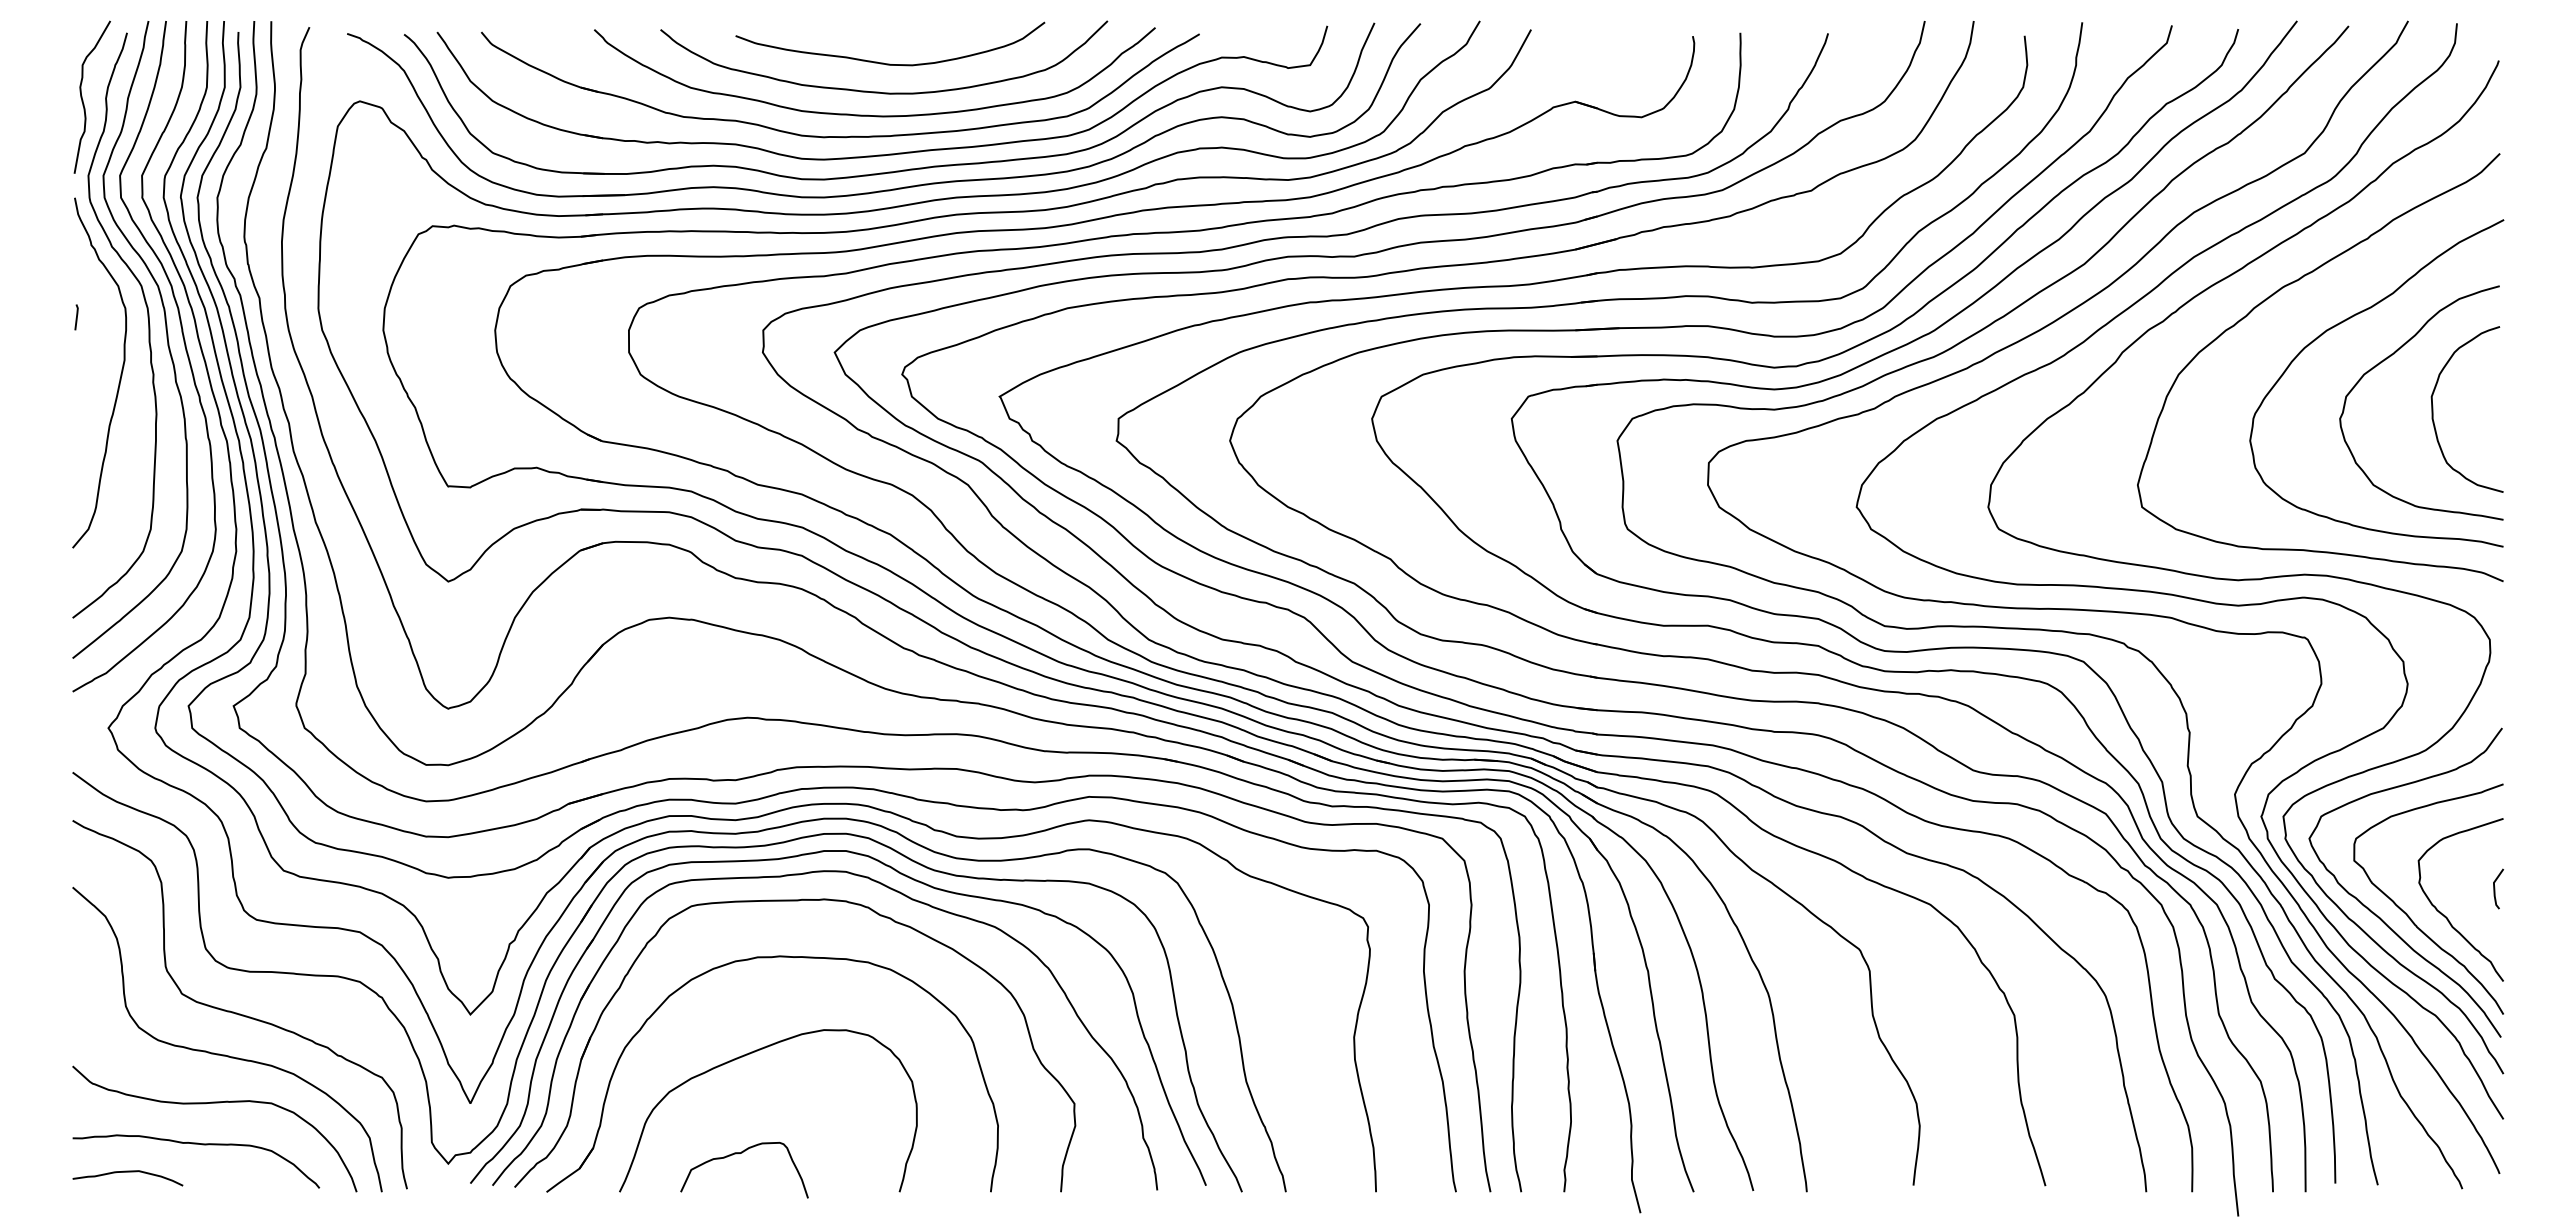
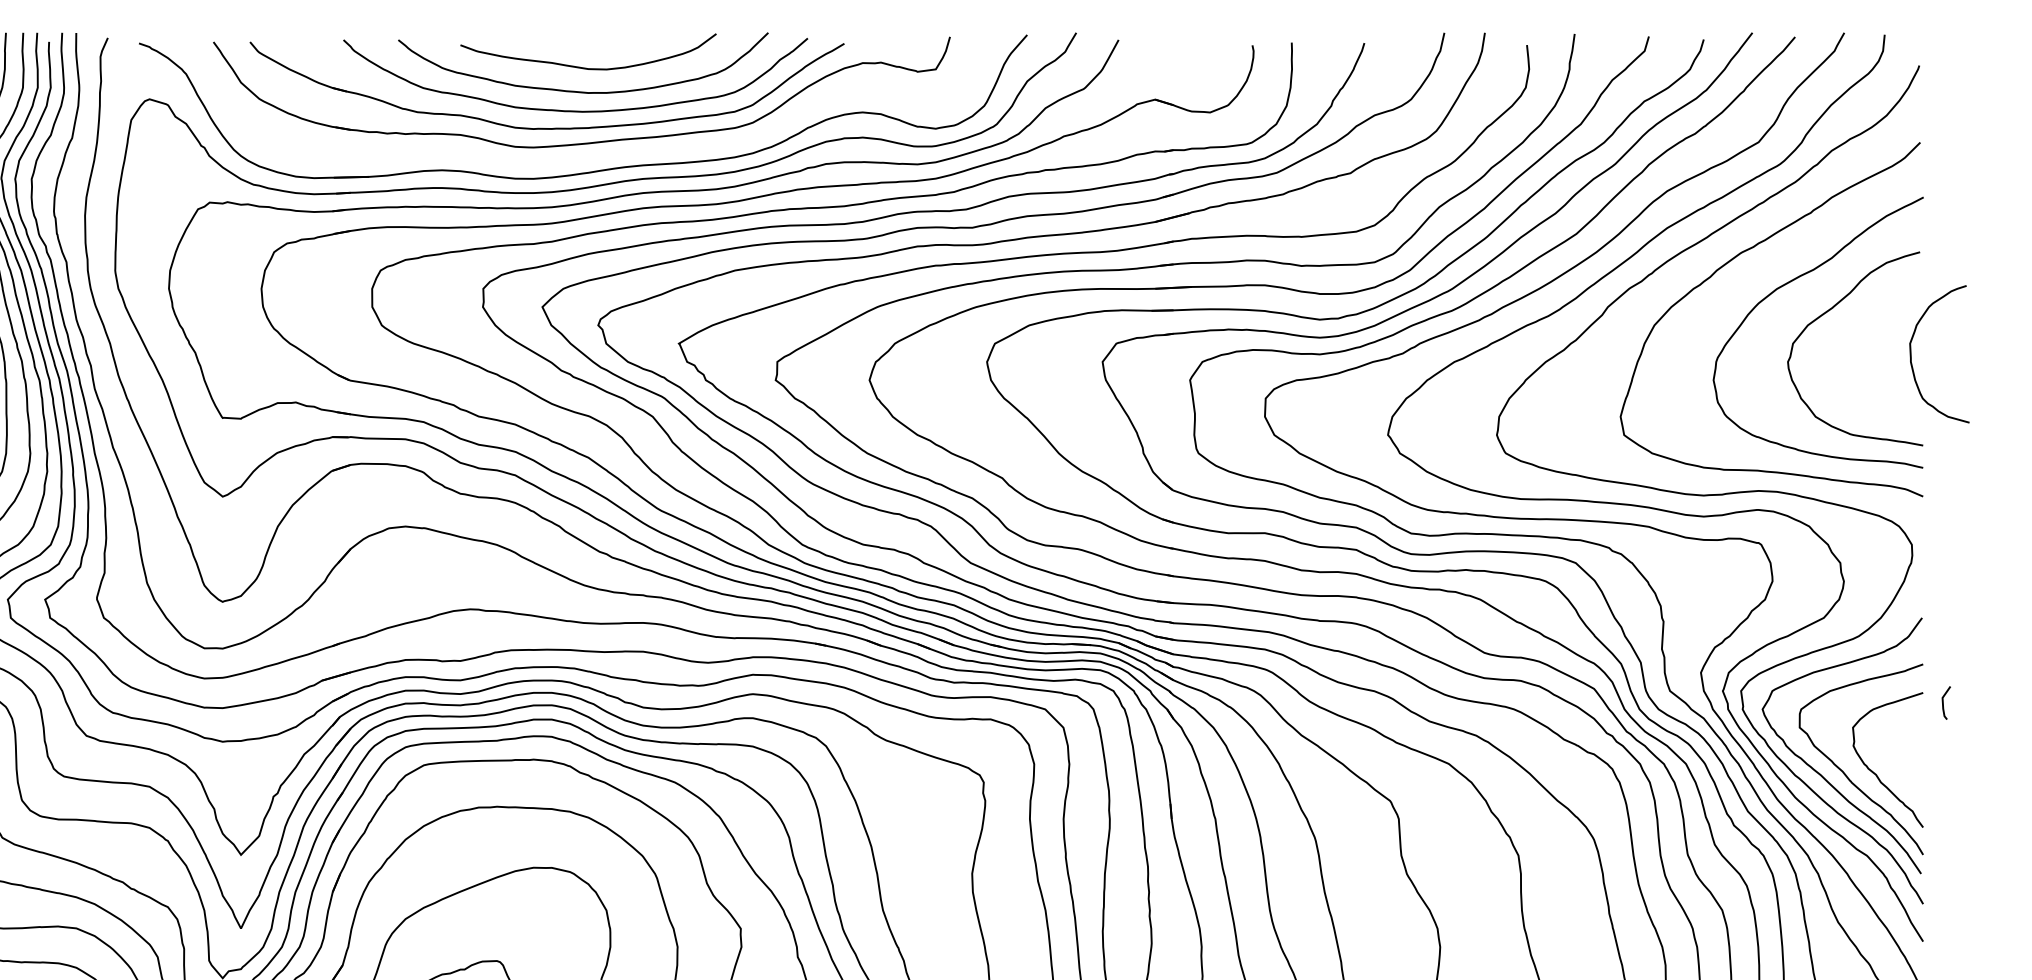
part: (896, 170) -> (593, 156), removed
curve: (2433, 409) -> (1911, 354), moved
line: (2495, 888) -> (1943, 702), moved

